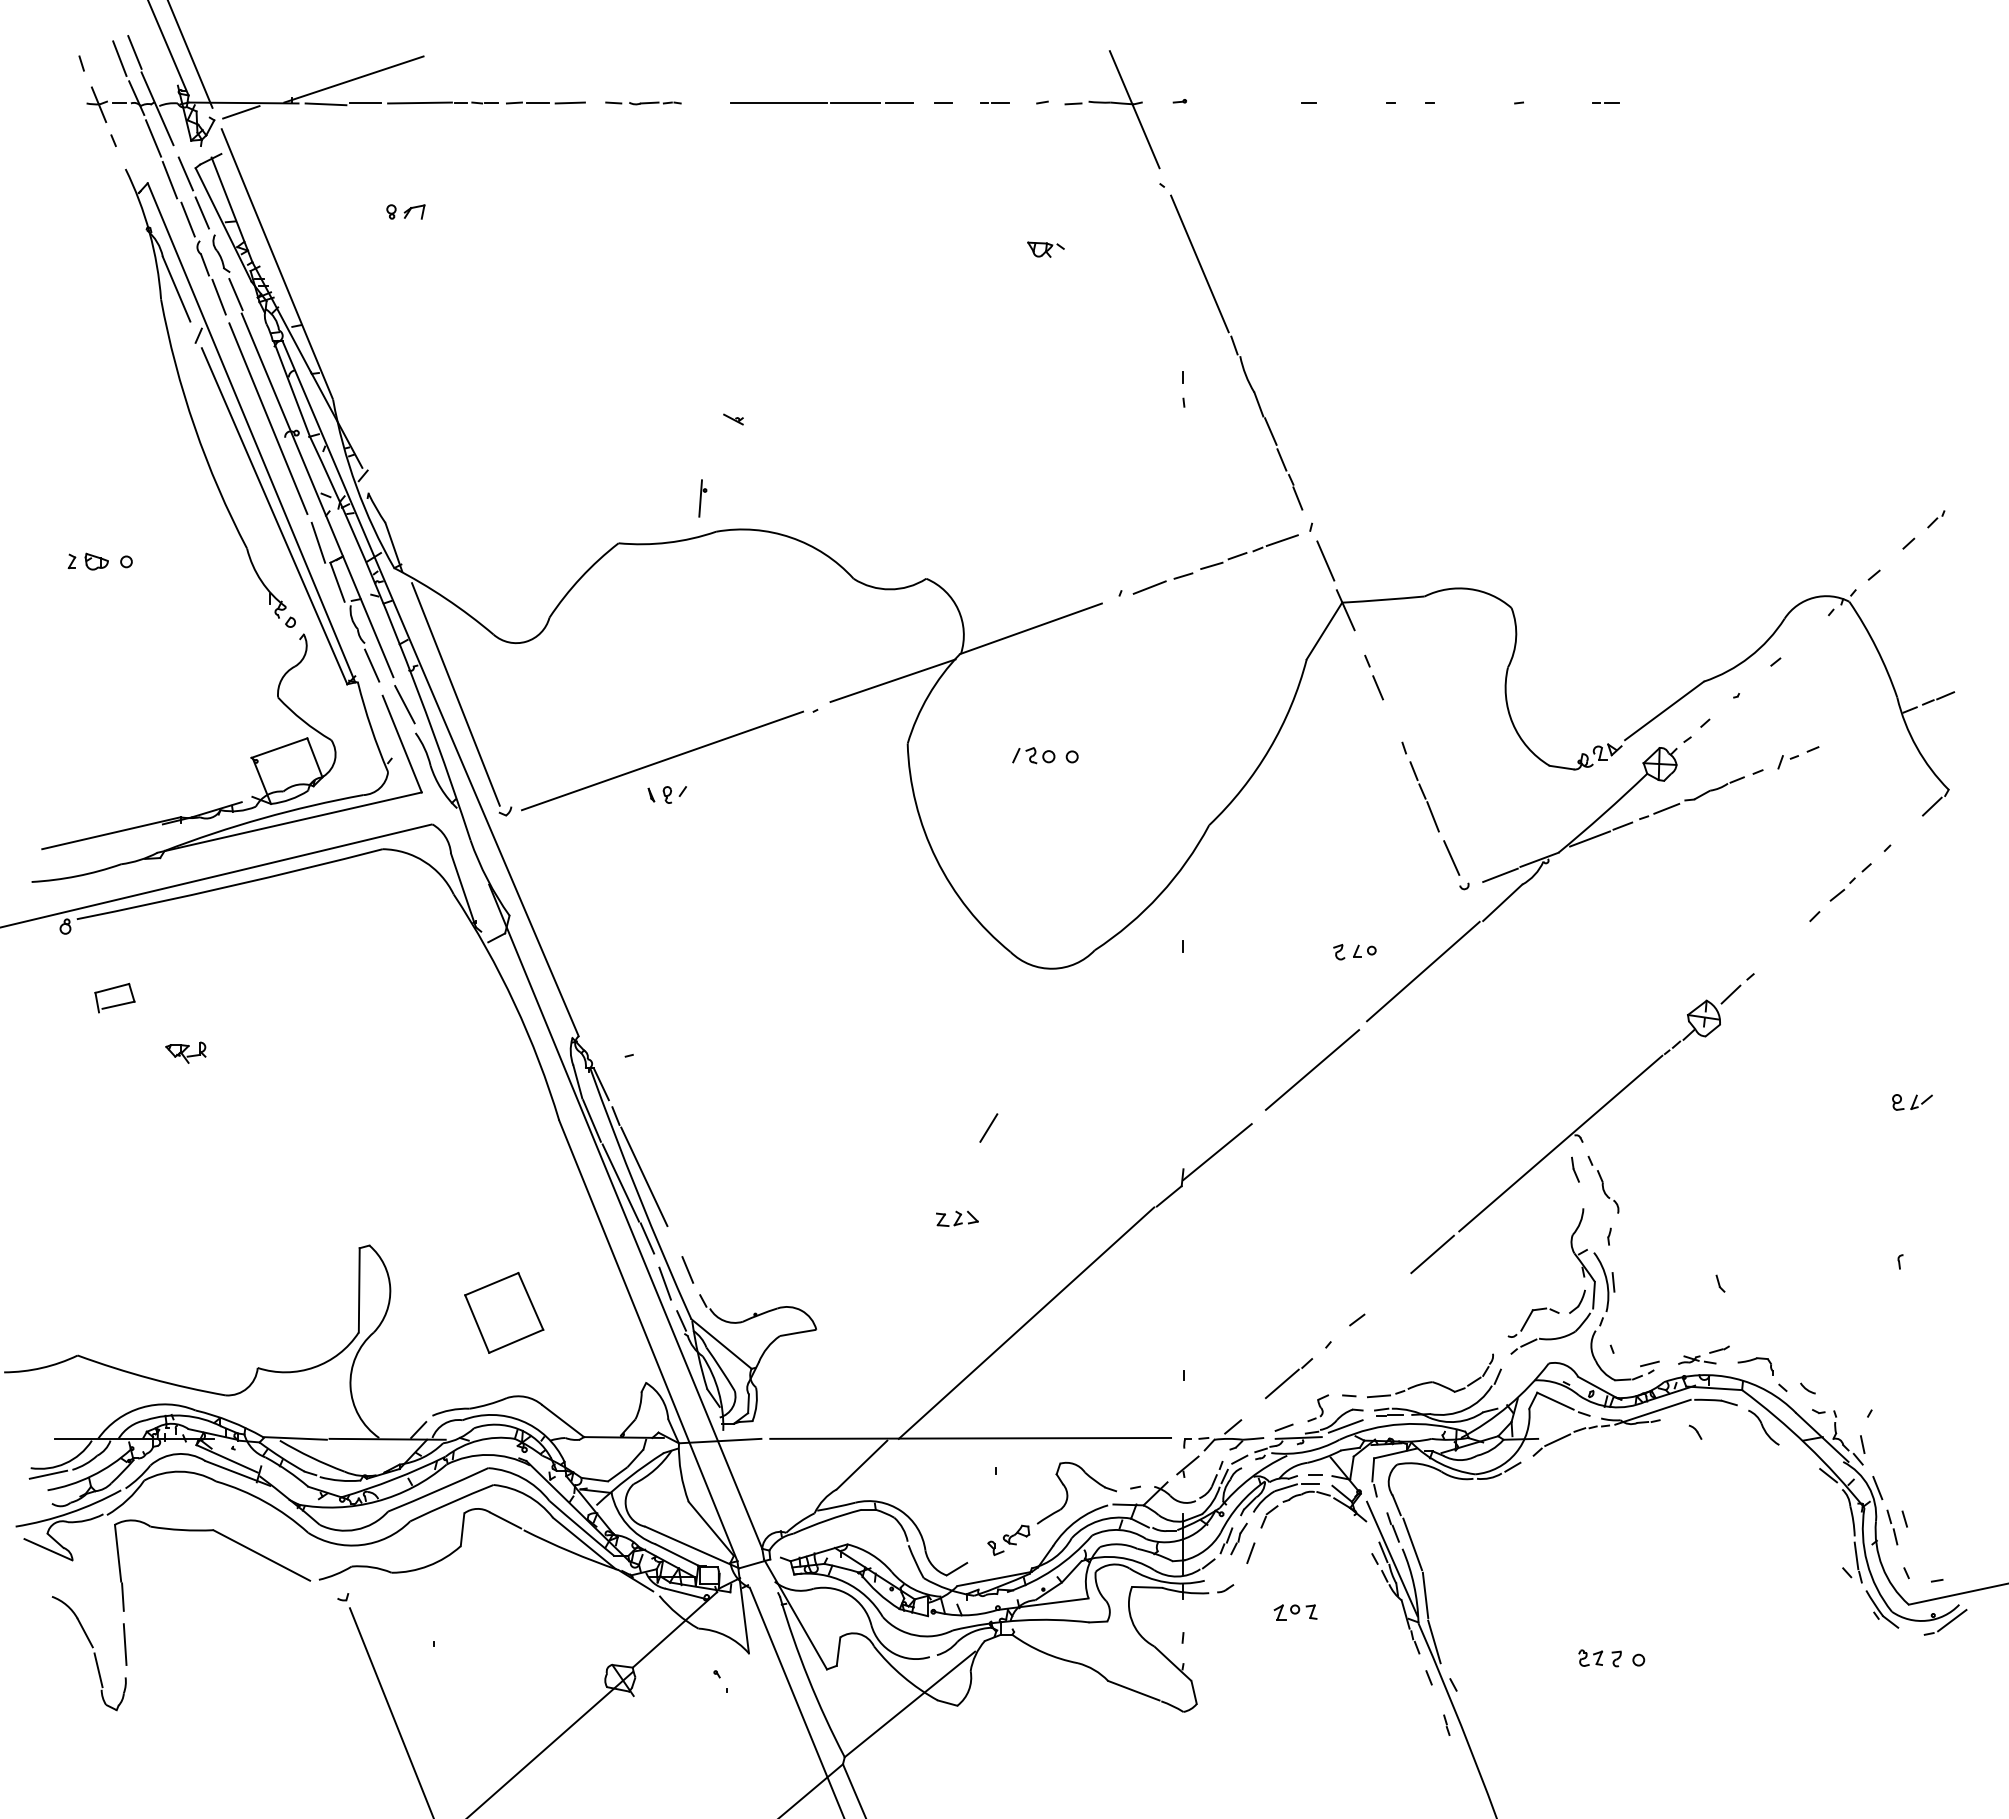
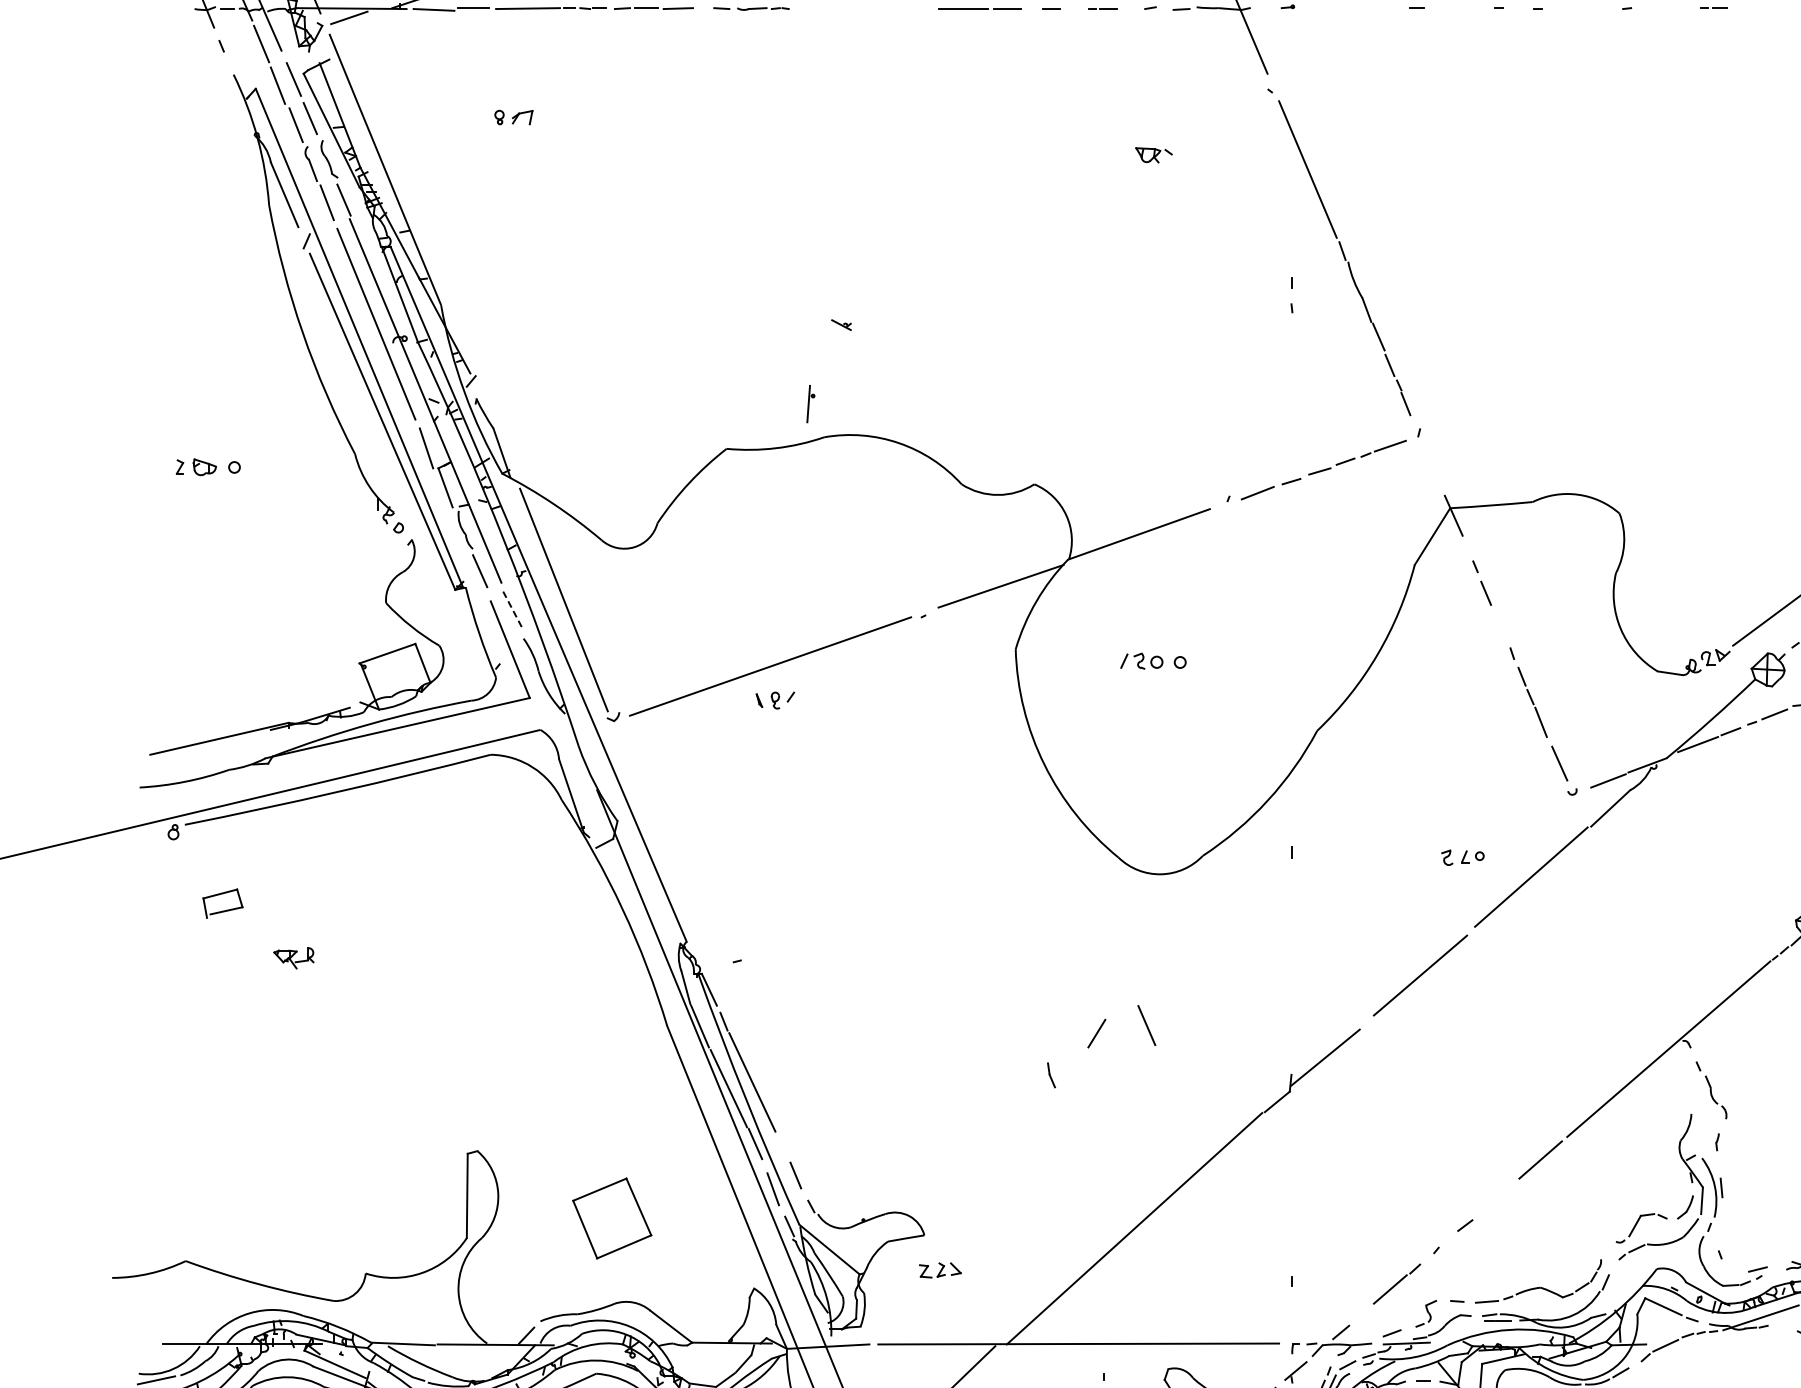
line: (779, 103) -> (887, 9), removed
line: (1325, 560) -> (1146, 1025), moved
line: (405, 705) -> (513, 611), solid -> dashed
part: (1575, 1169) -> (1051, 1075), moved
part: (957, 1218) -> (940, 1270), moved
line: (1345, 1426) -> (1453, 1332), removed

